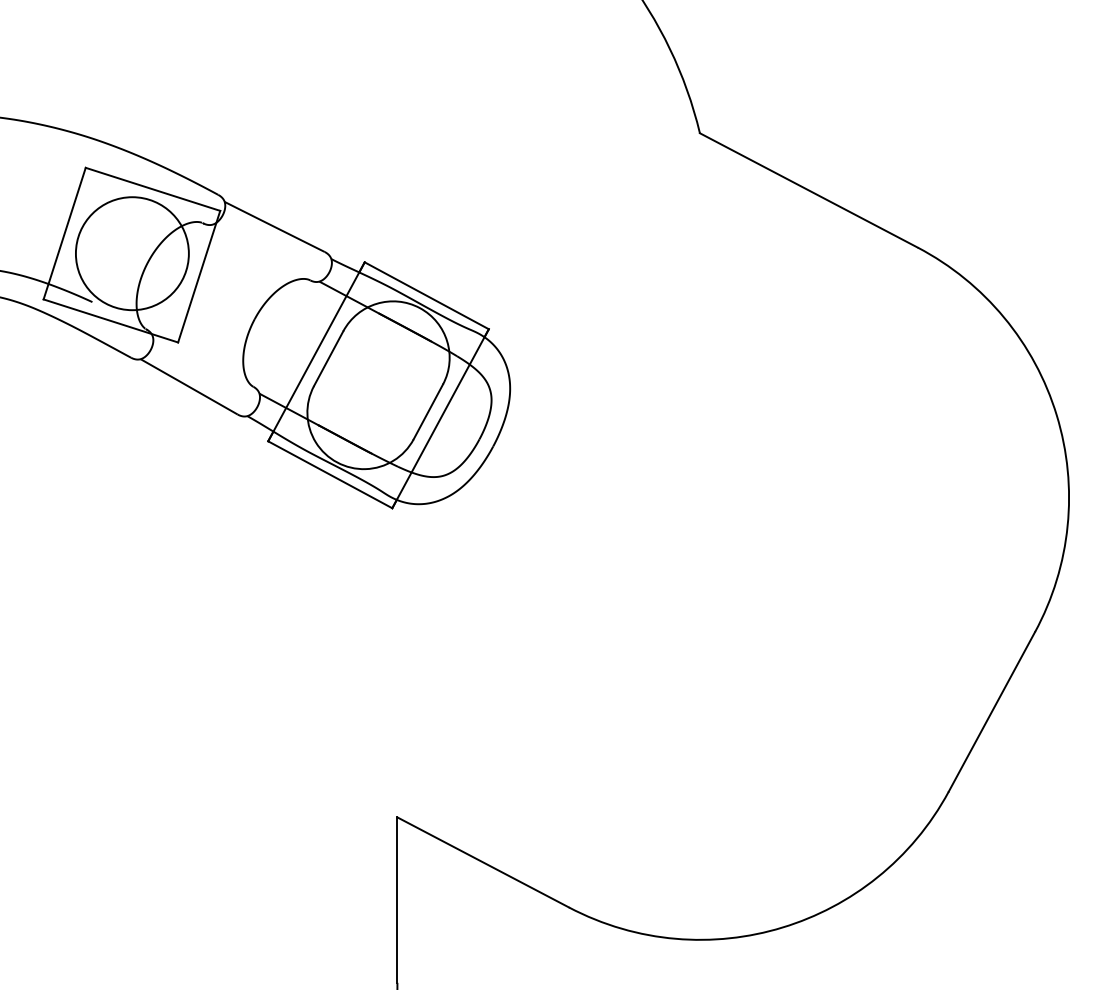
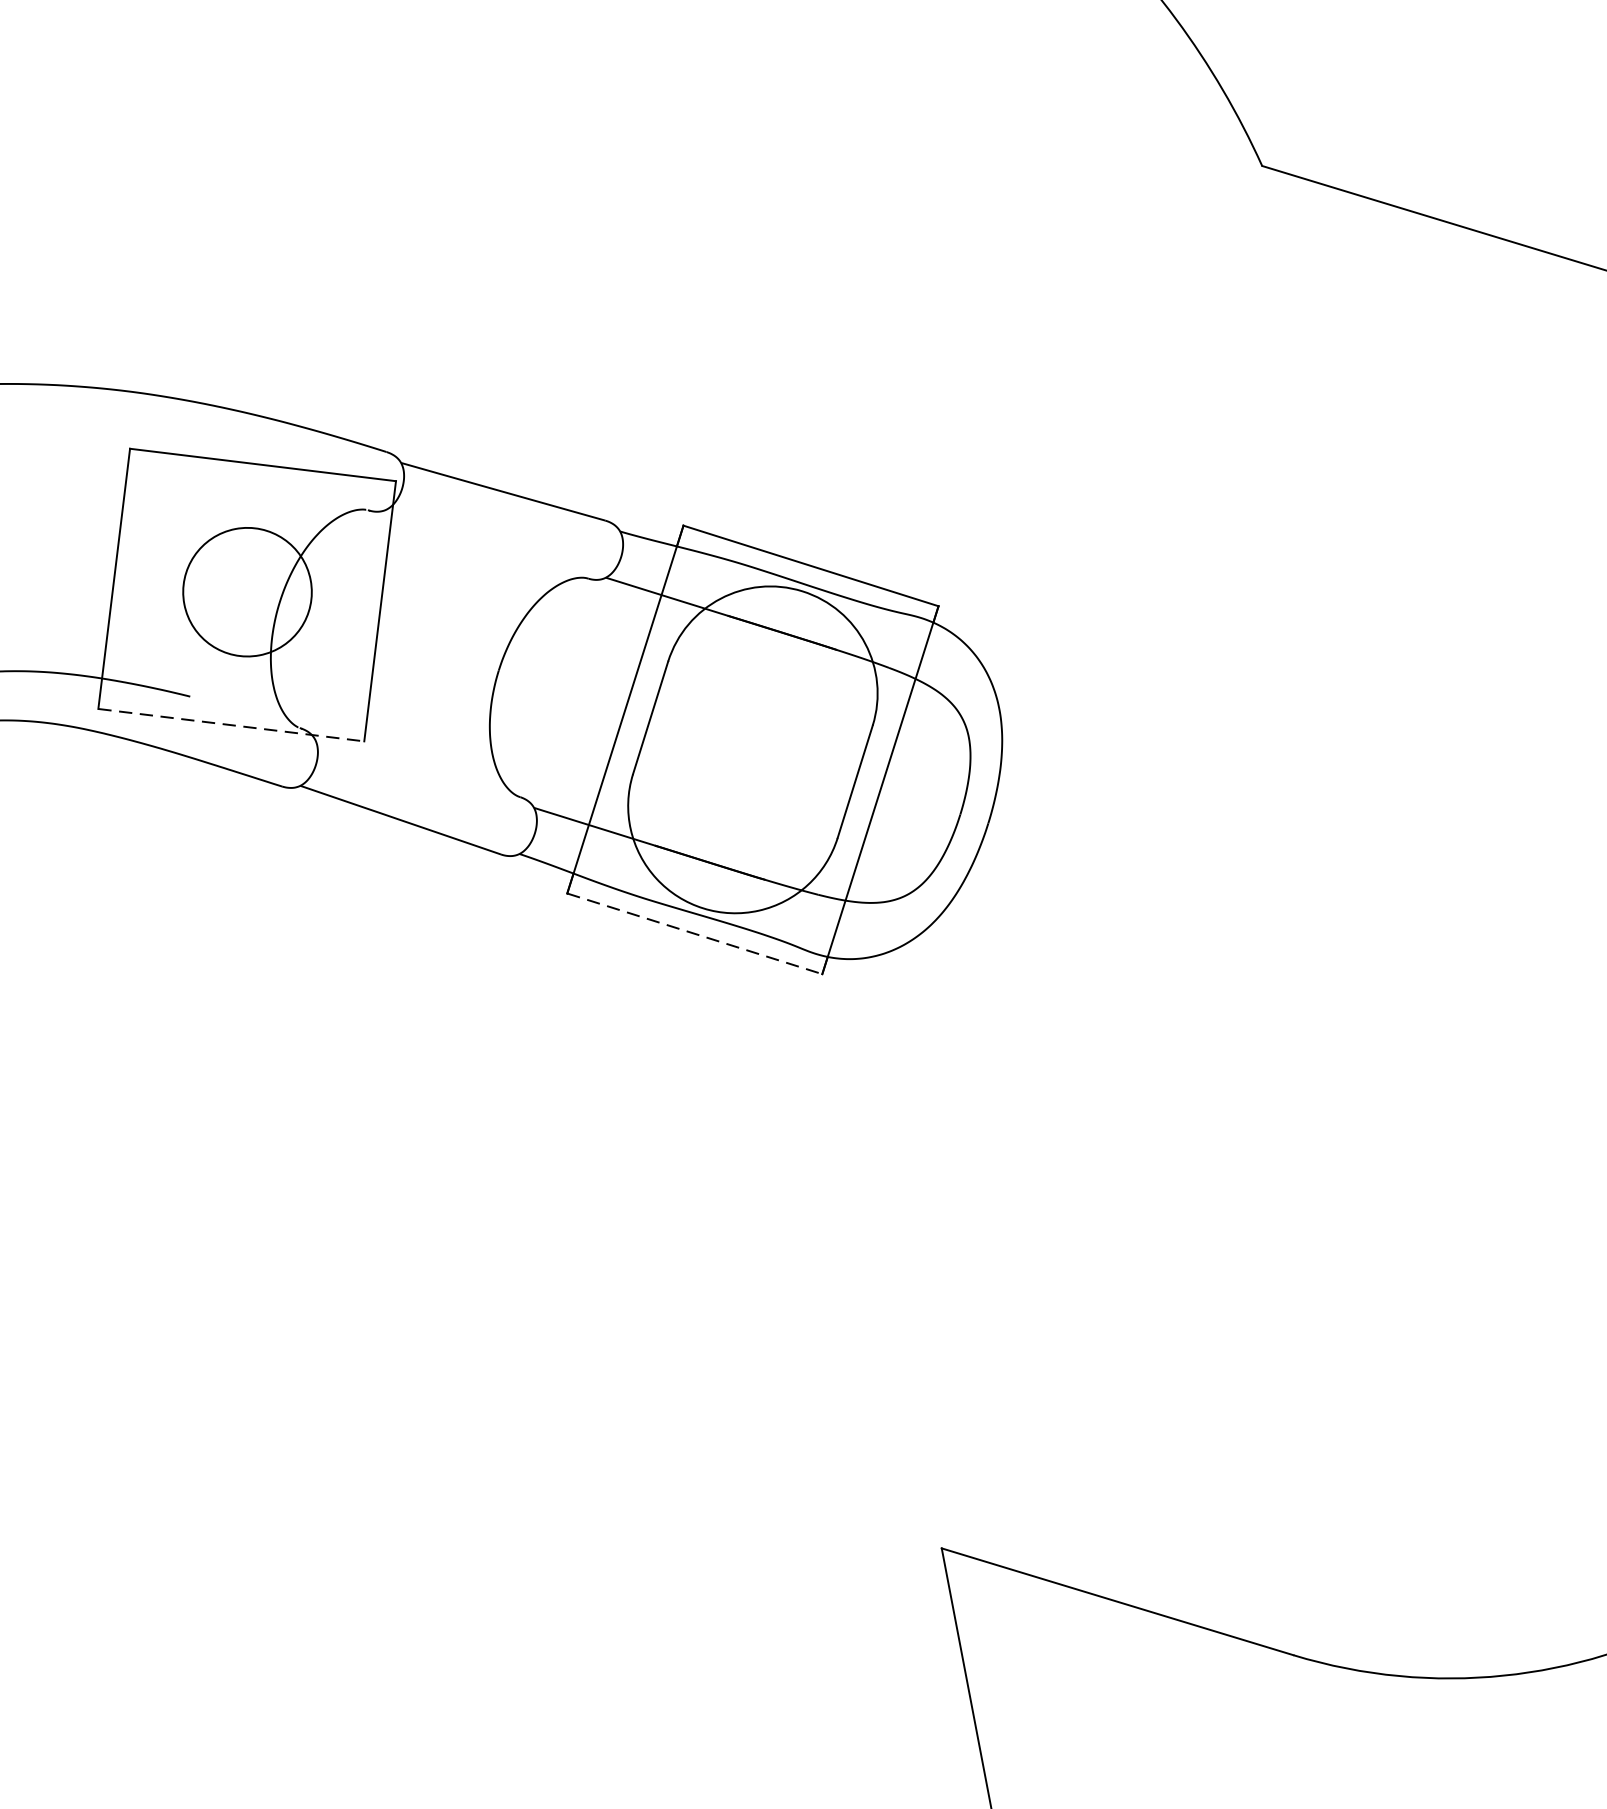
circle: (131, 253) -> (245, 592), size x0.6
line: (110, 320) -> (230, 724), solid -> dashed
line: (330, 474) -> (695, 933), solid -> dashed

